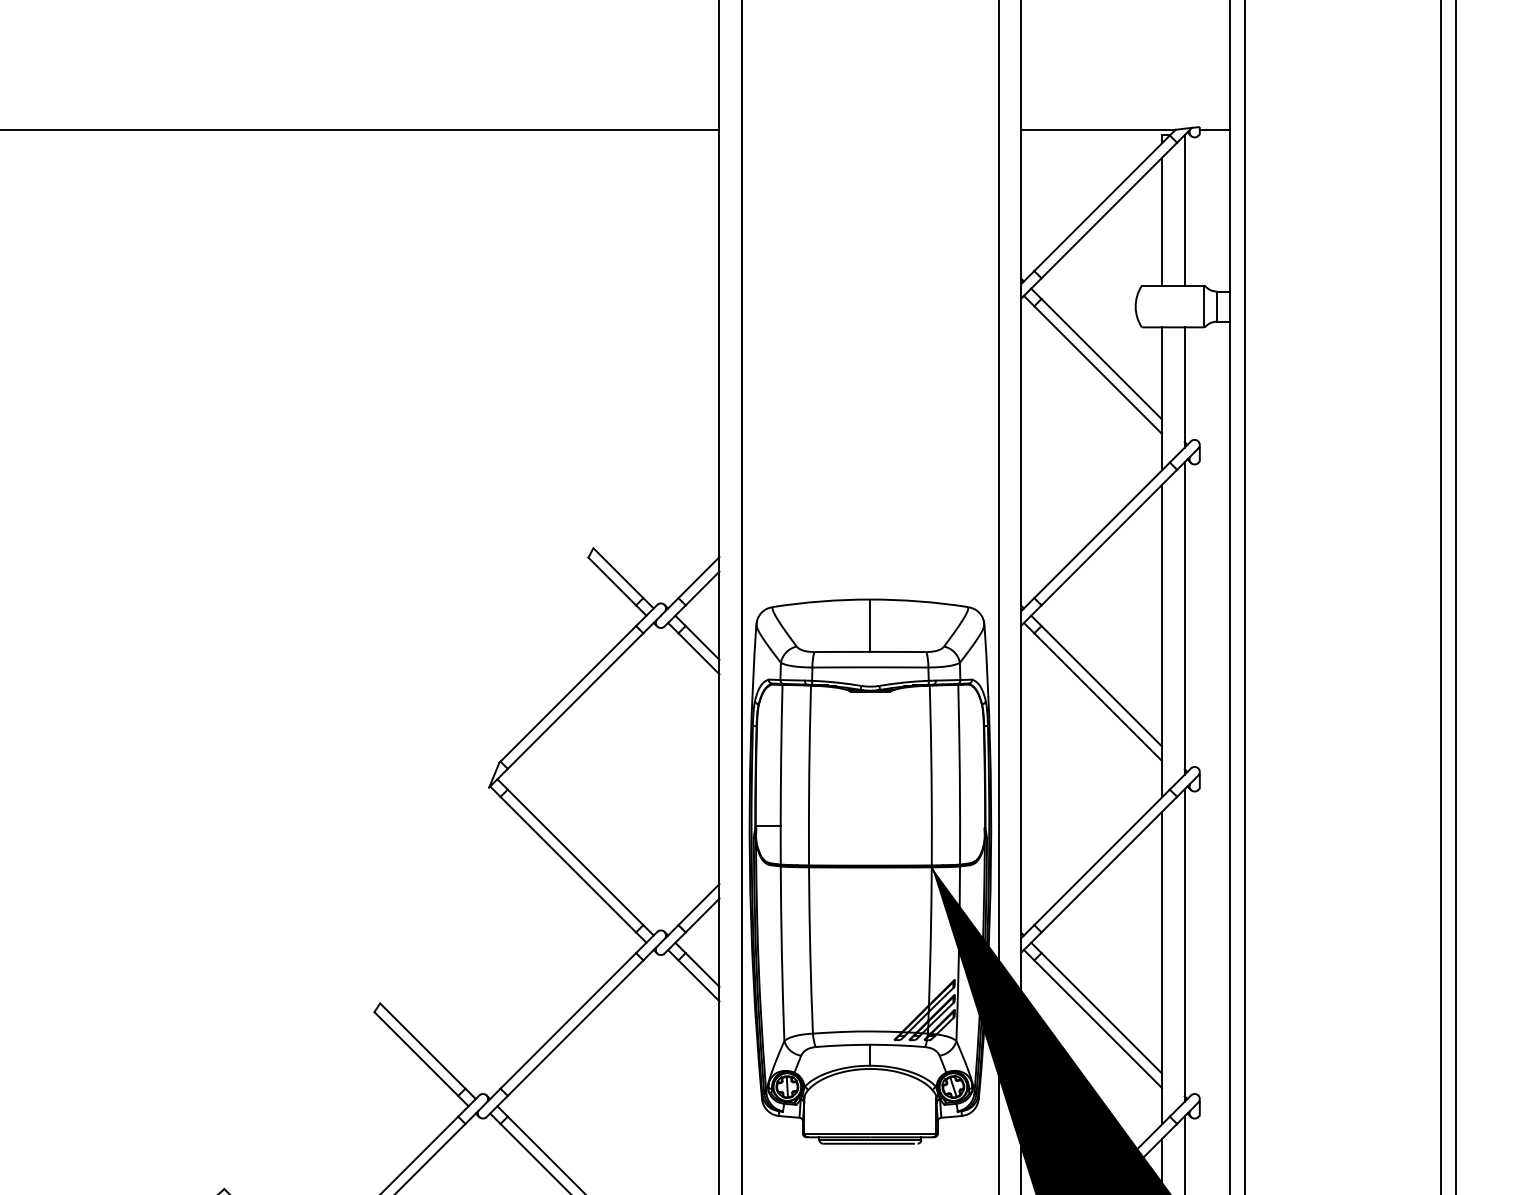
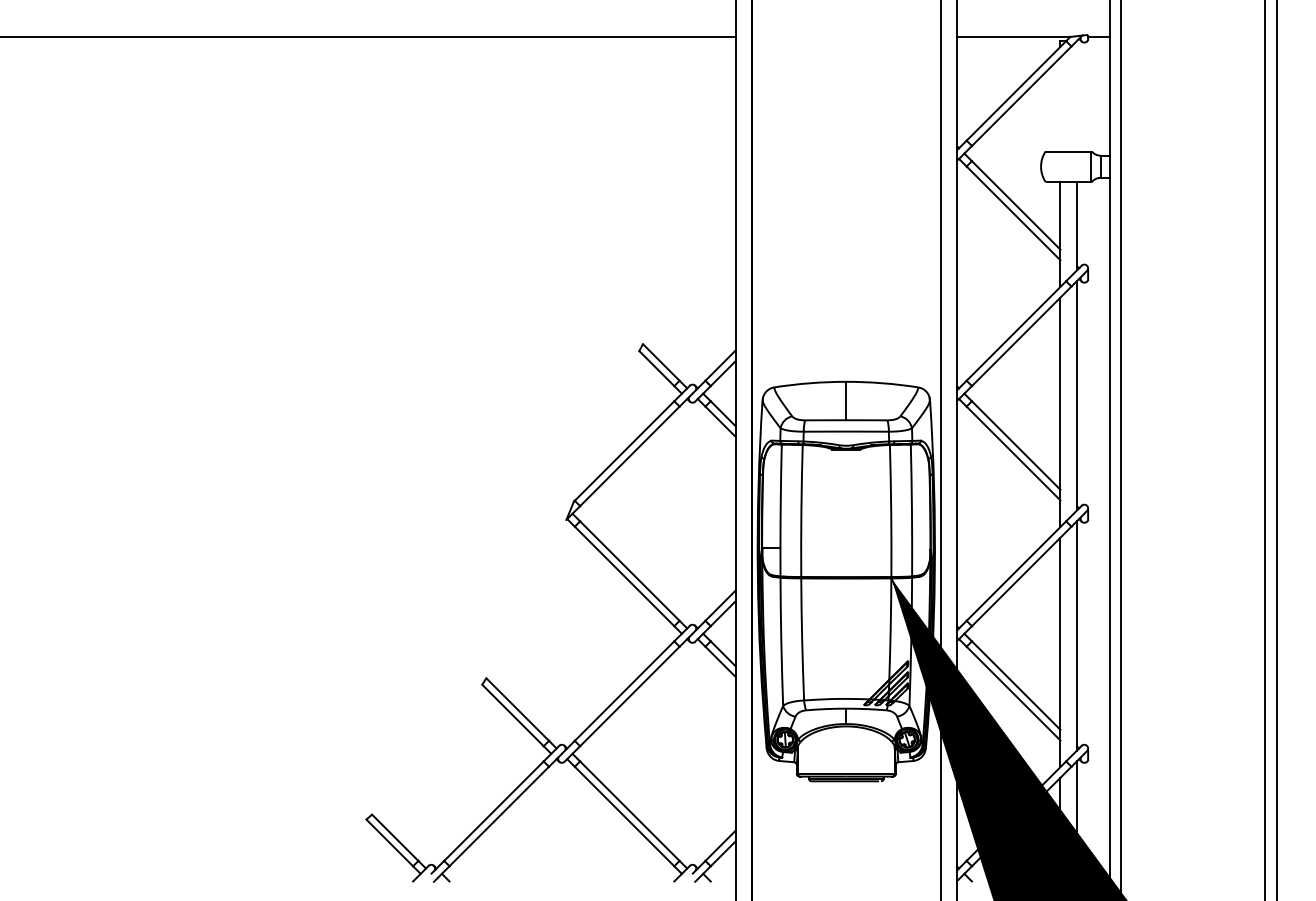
line: (1185, 209) -> (1077, 95), removed
line: (1162, 221) -> (1060, 104), removed

